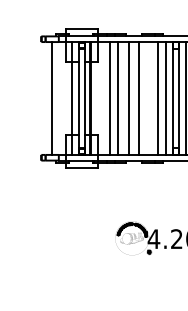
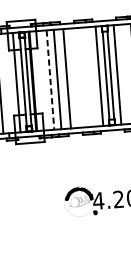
line: (110, 98) -> (50, 80), solid -> dashed
line: (138, 98) -> (75, 78), removed
line: (158, 98) -> (93, 76), removed

